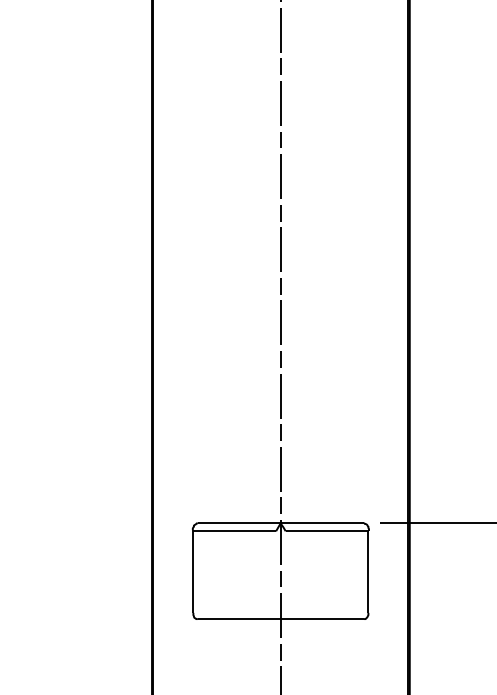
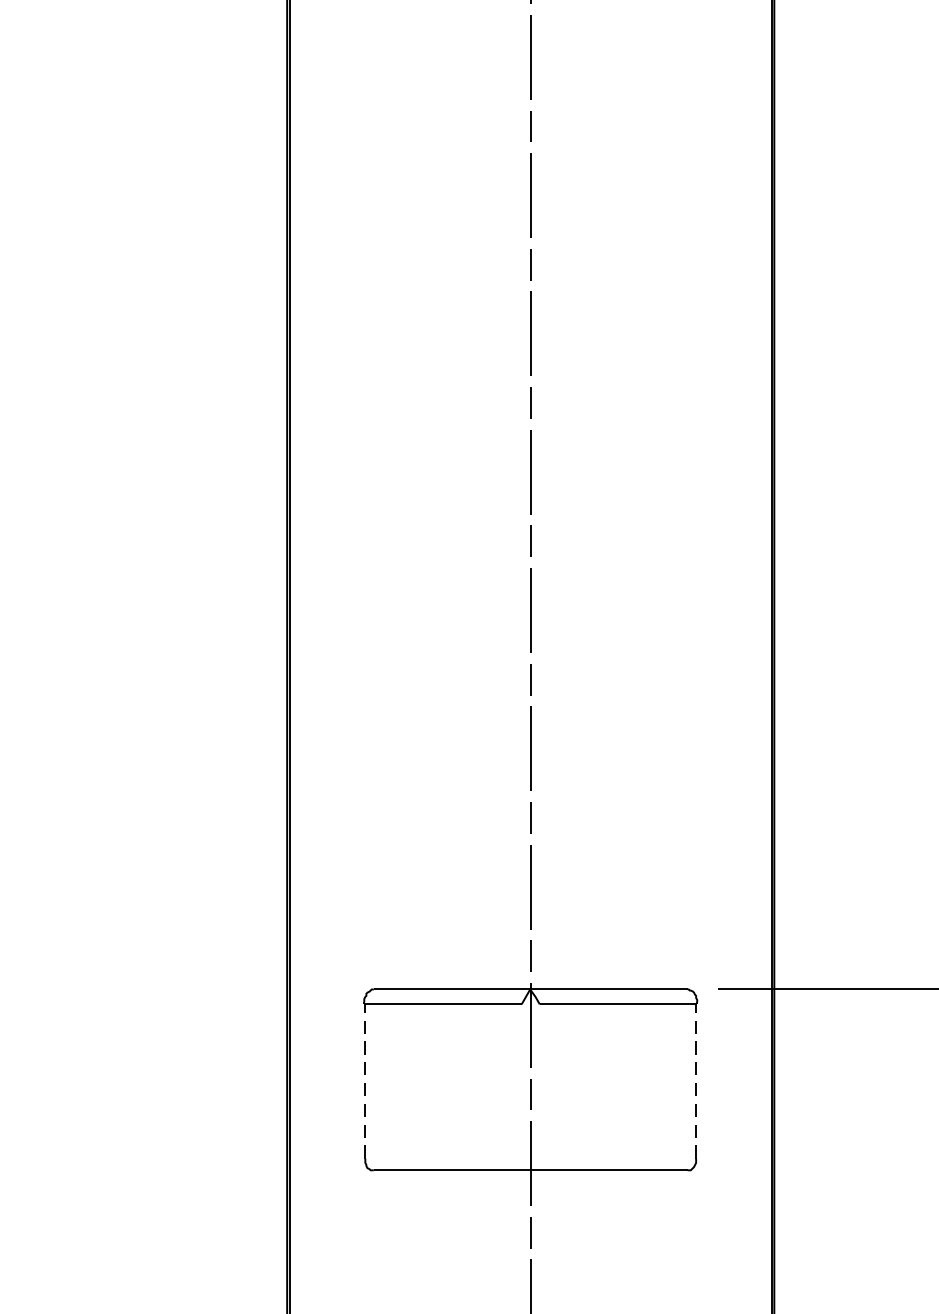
line: (193, 572) -> (365, 1082), solid -> dashed
line: (368, 572) -> (696, 1082), solid -> dashed

